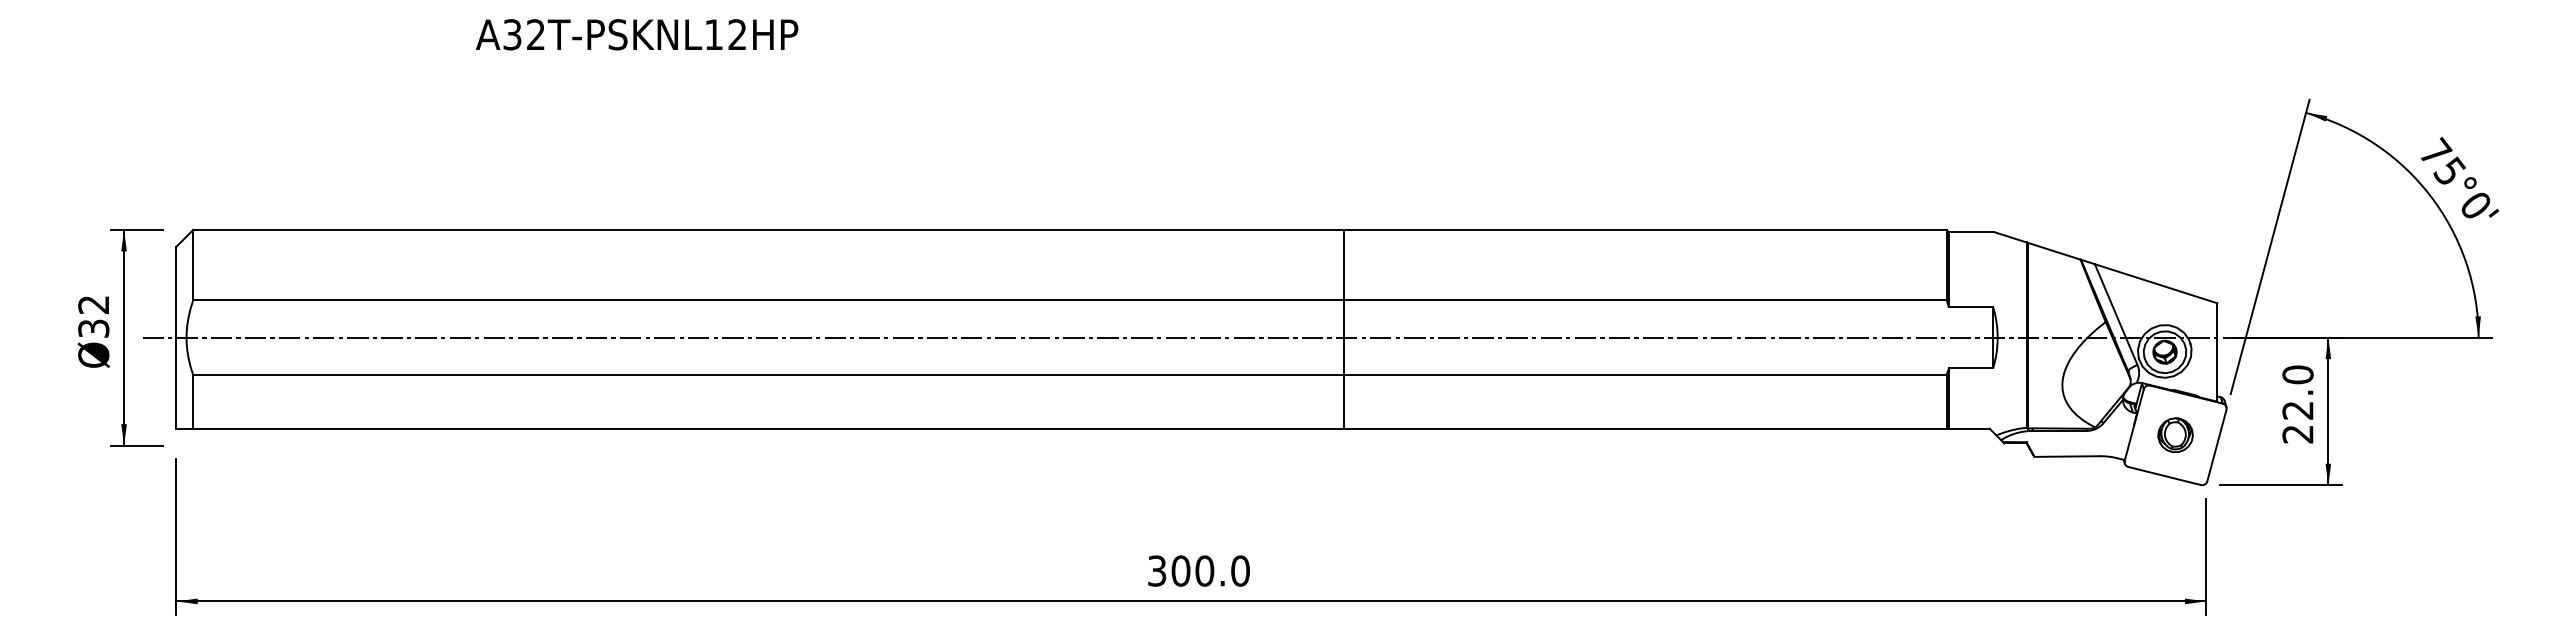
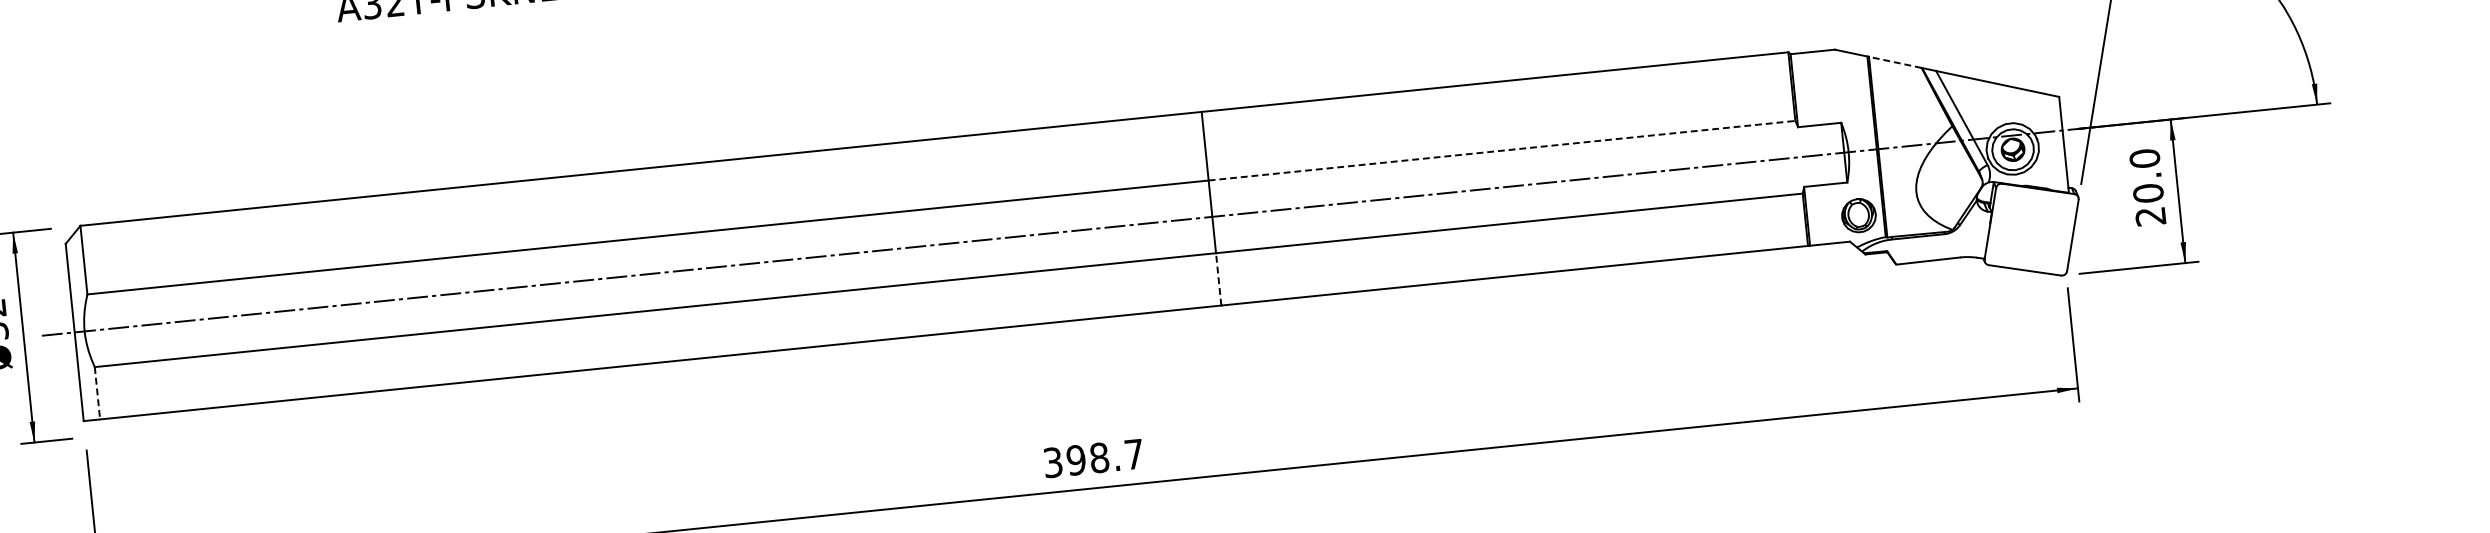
line: (2053, 251) -> (1894, 62), solid -> dashed
line: (1646, 300) -> (1502, 150), solid -> dashed
line: (193, 401) -> (97, 392), solid -> dashed
line: (1344, 401) -> (1218, 278), solid -> dashed
text: (2297, 410) -> (2147, 193), 22.0 -> 20.0
part: (2175, 435) -> (1858, 215), moved
text: (1210, 570) -> (1105, 456), 300.0 -> 398.7

